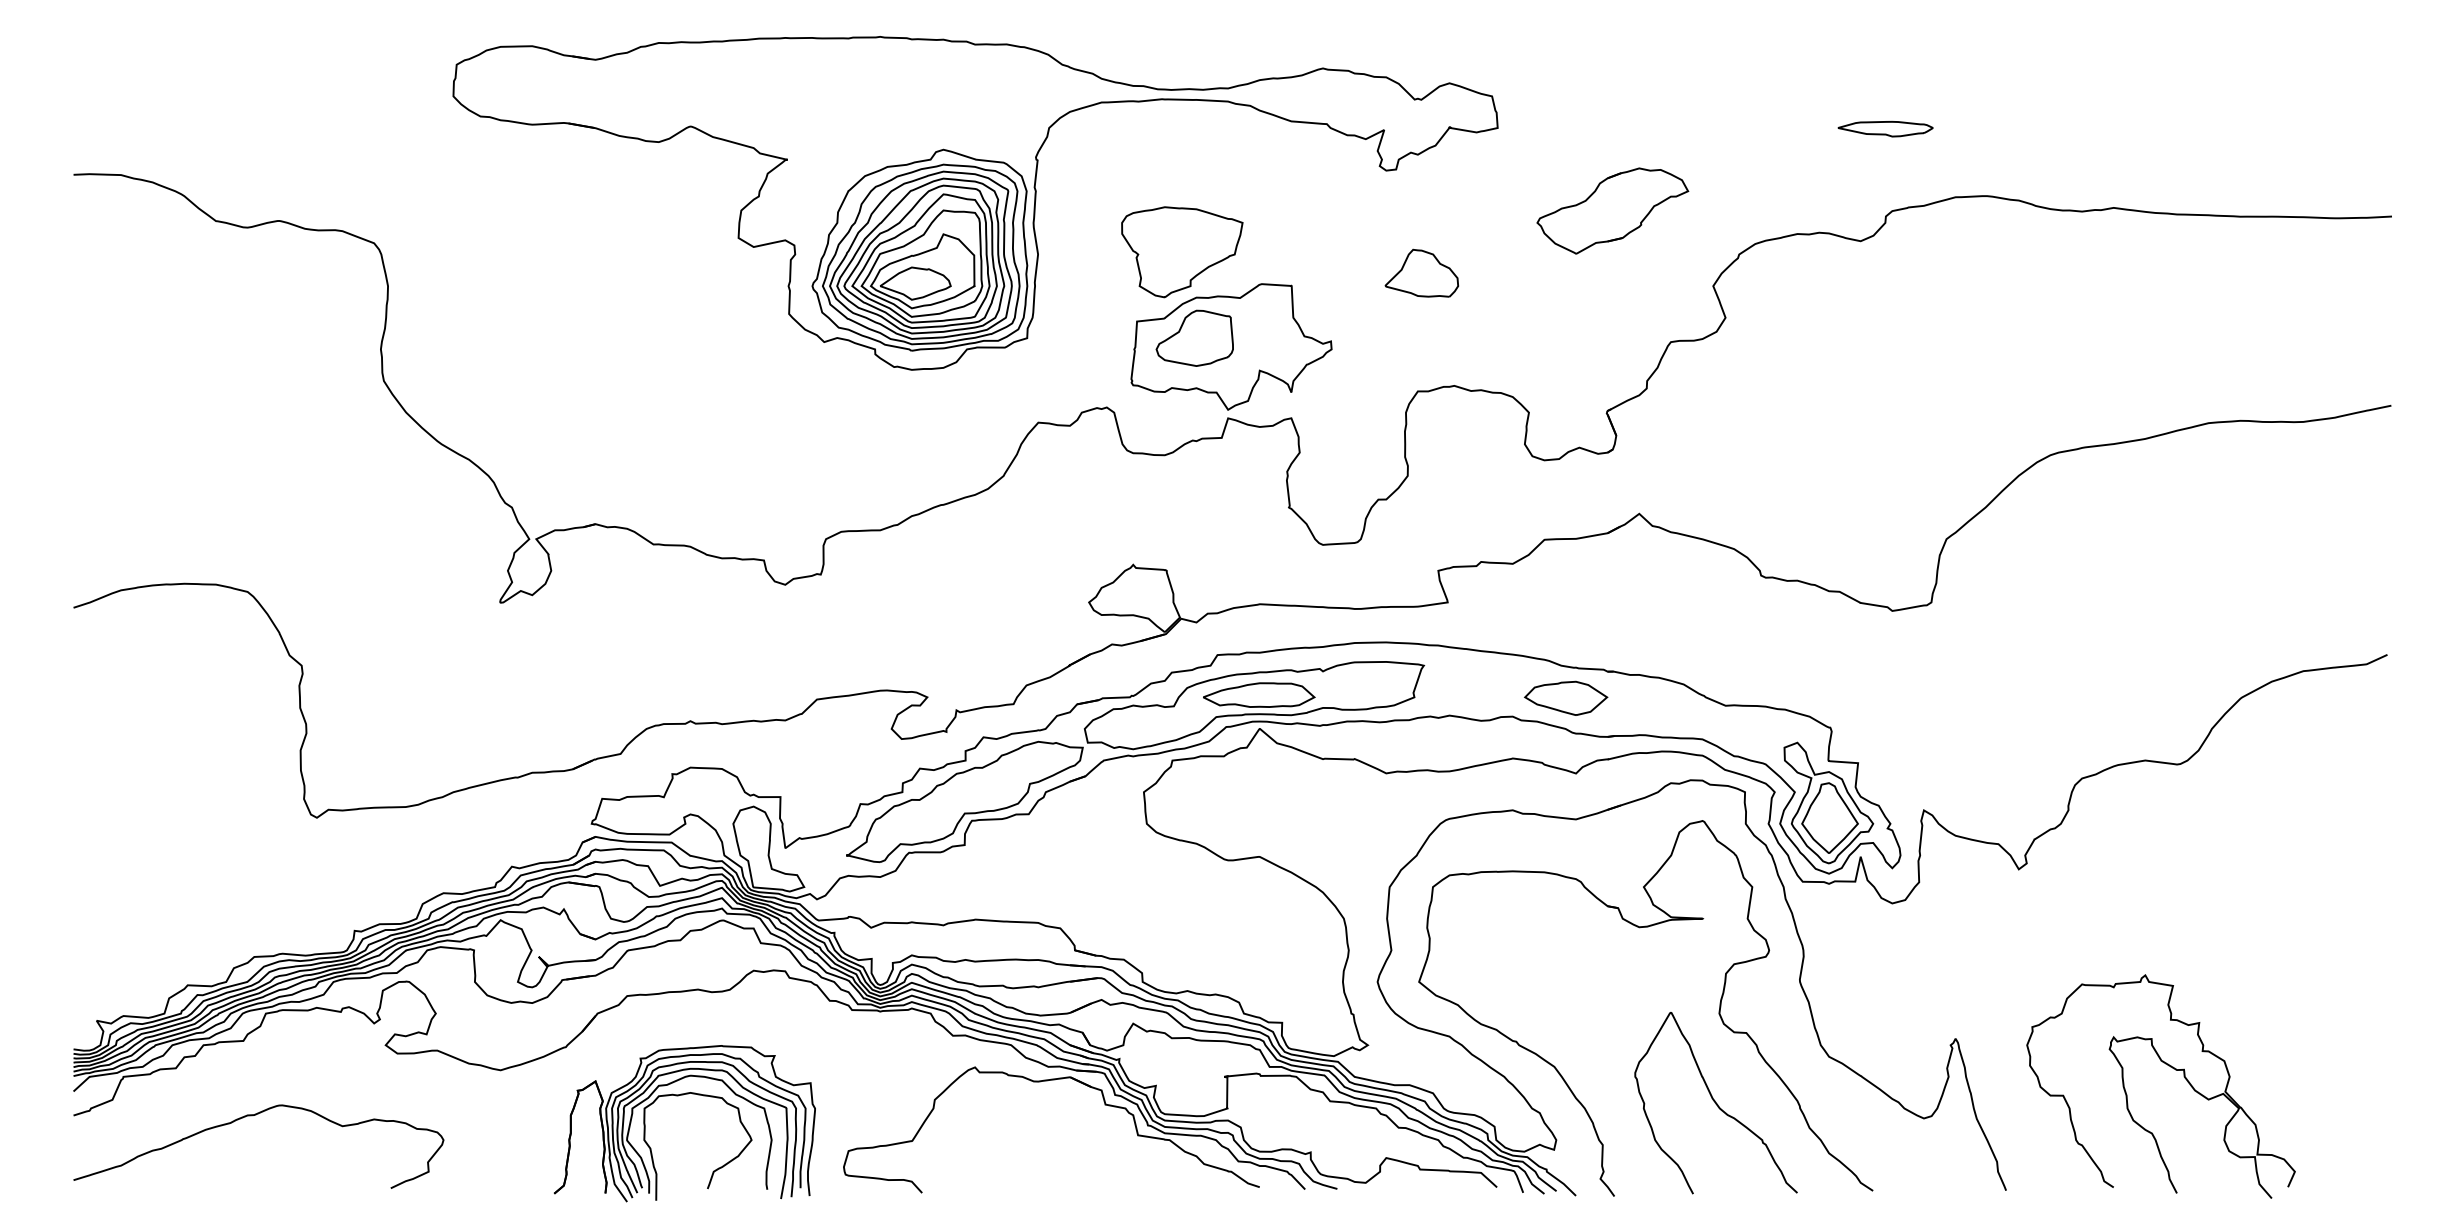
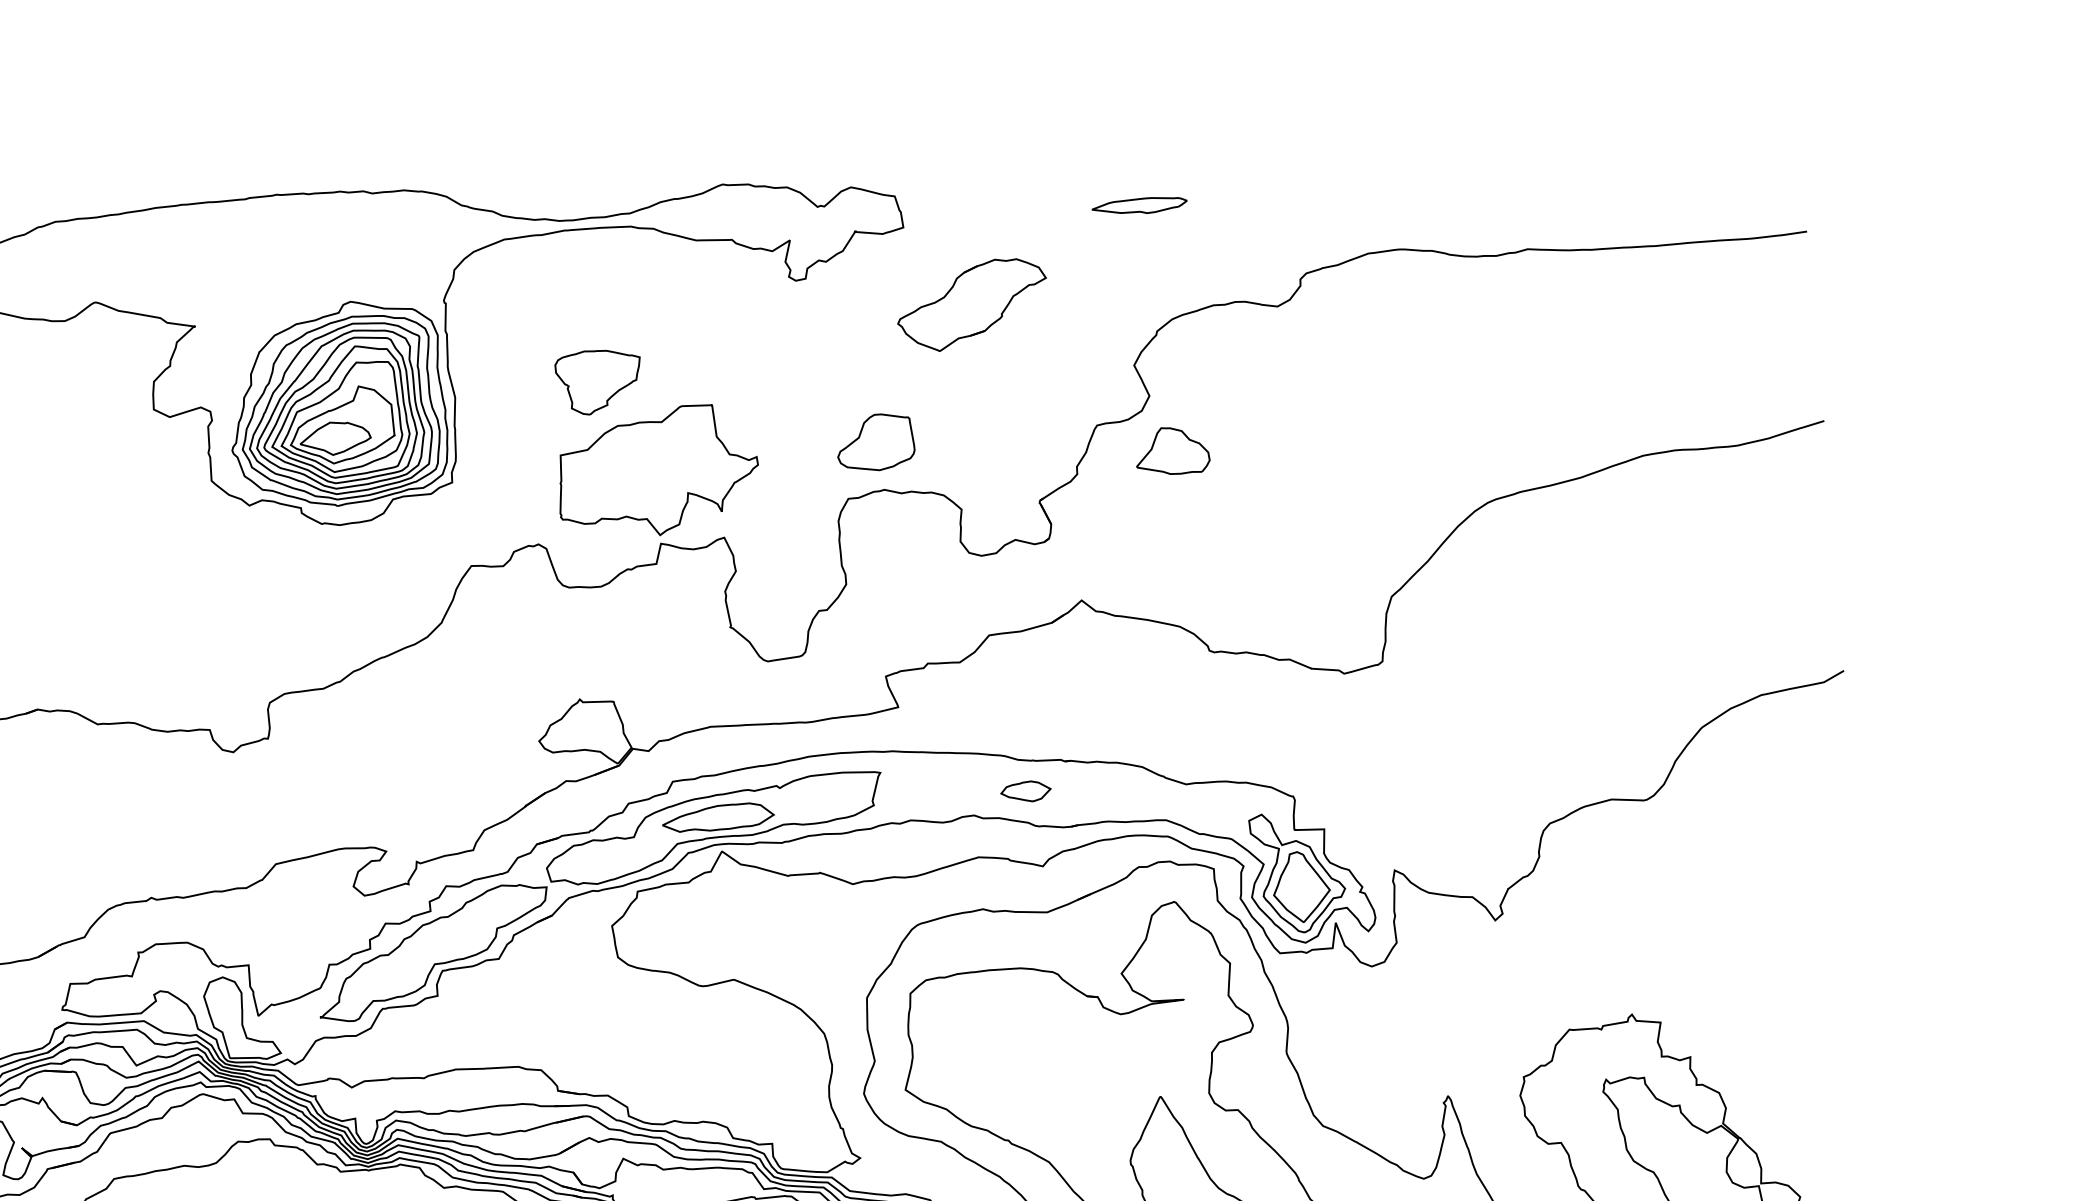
part: (1885, 129) -> (1139, 206), moved
part: (1612, 210) -> (972, 304), moved
part: (1182, 252) -> (599, 382), size x0.7
part: (1421, 272) -> (1171, 450), moved
part: (1194, 337) -> (874, 441), moved
part: (1566, 697) -> (1026, 791), size x0.6

